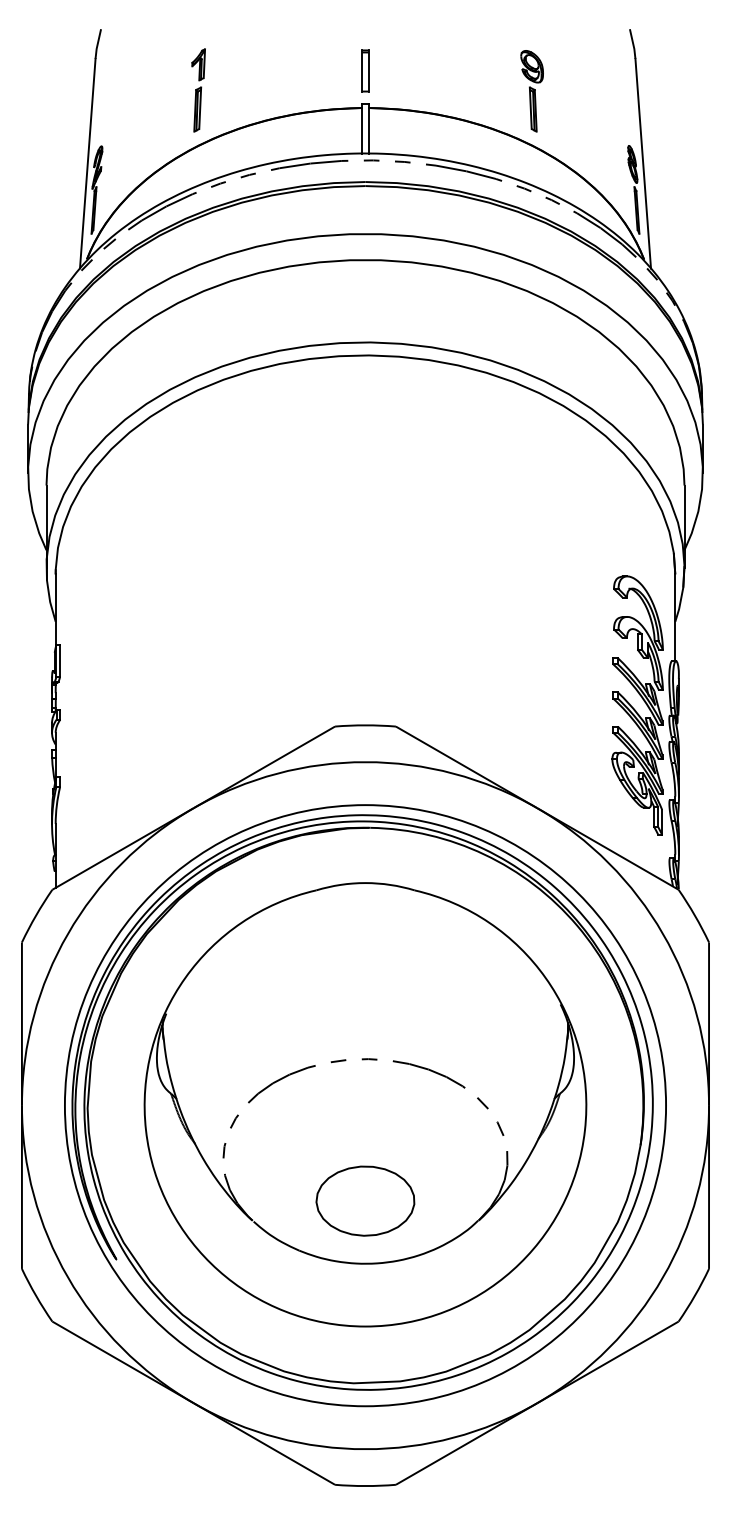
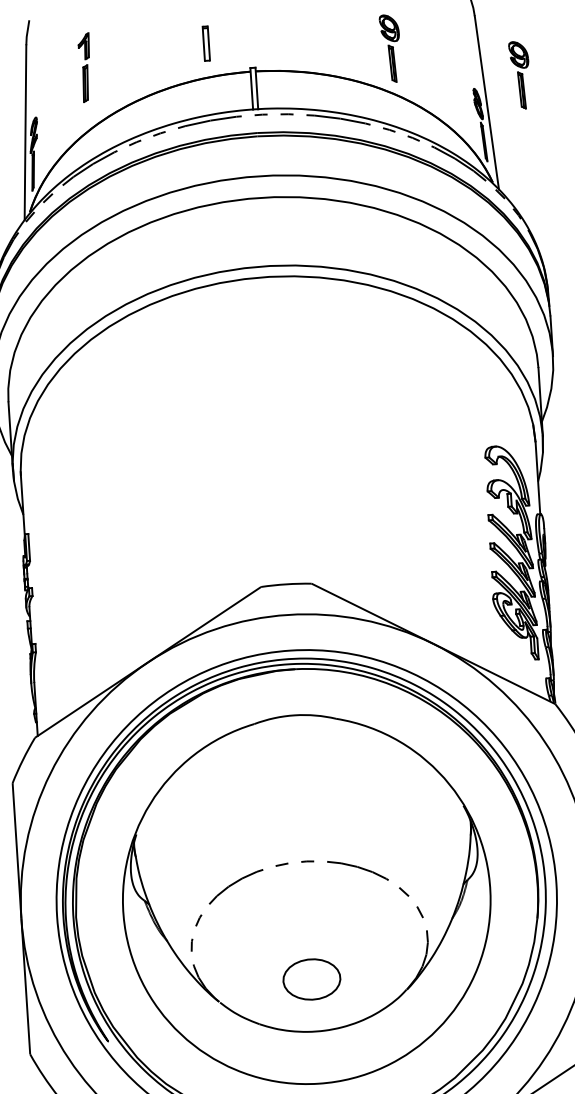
part: (365, 70) -> (206, 43), moved
part: (198, 90) -> (85, 67), moved
part: (684, 133) -> (519, 75), added
part: (365, 1200) -> (311, 979), size x0.7

